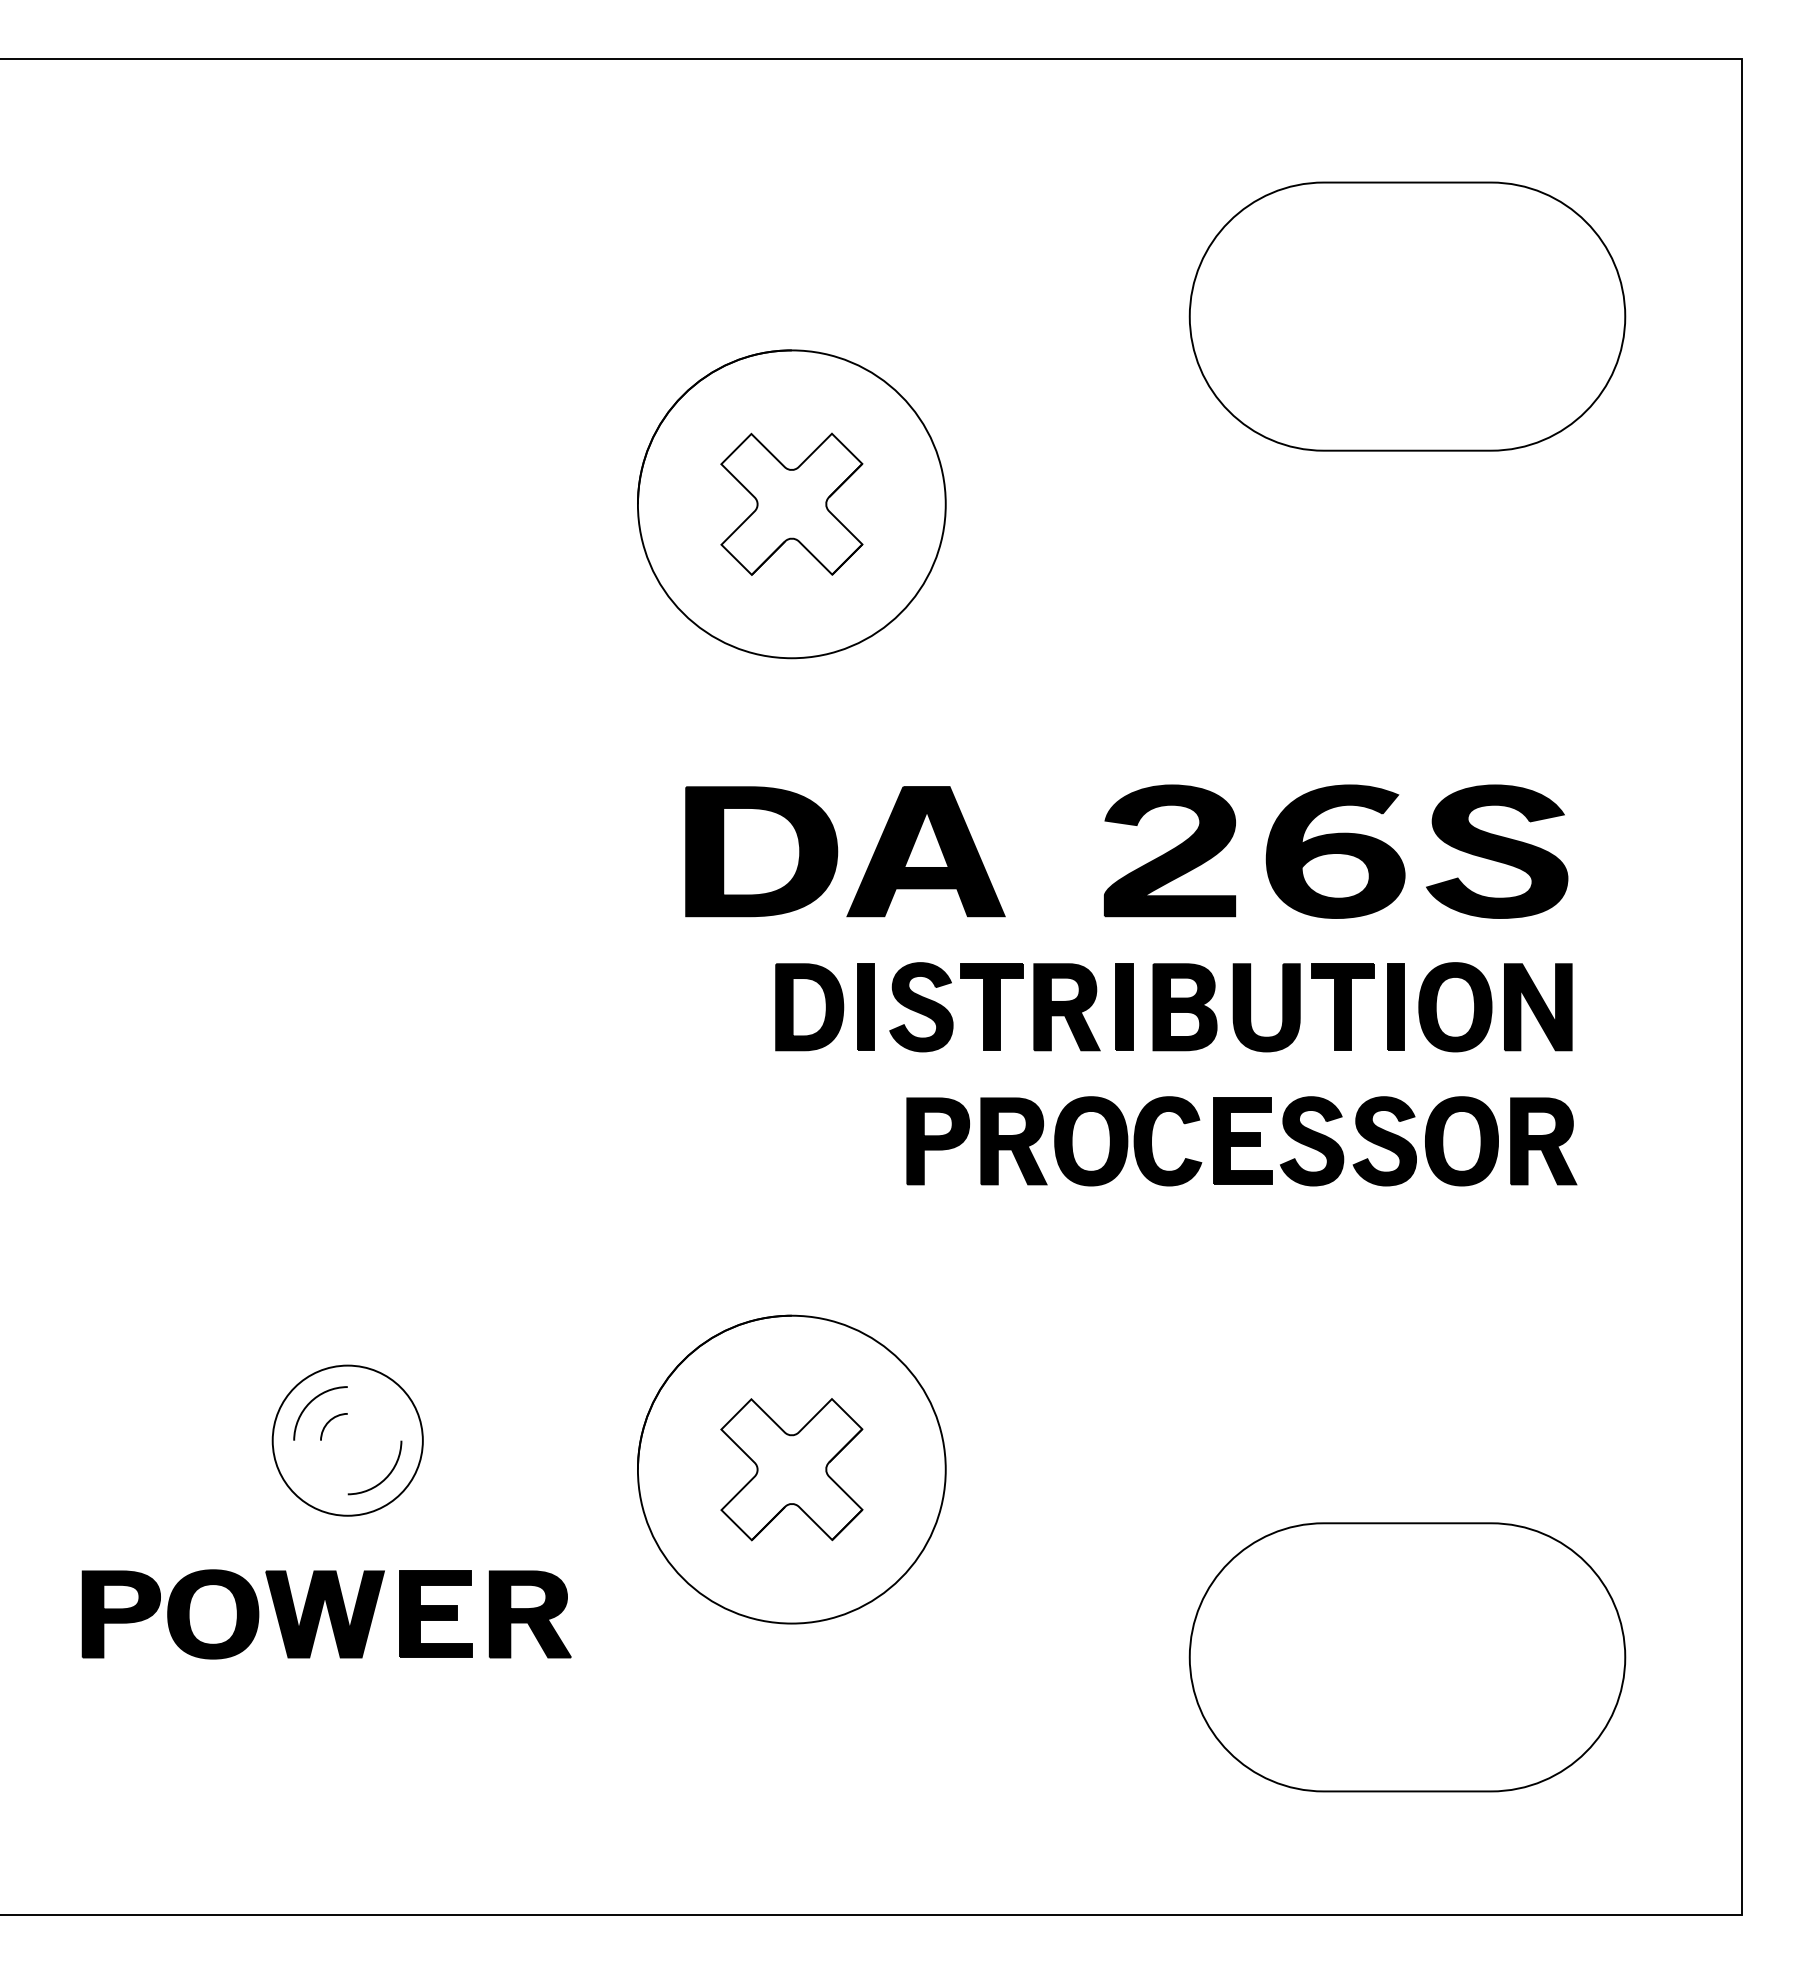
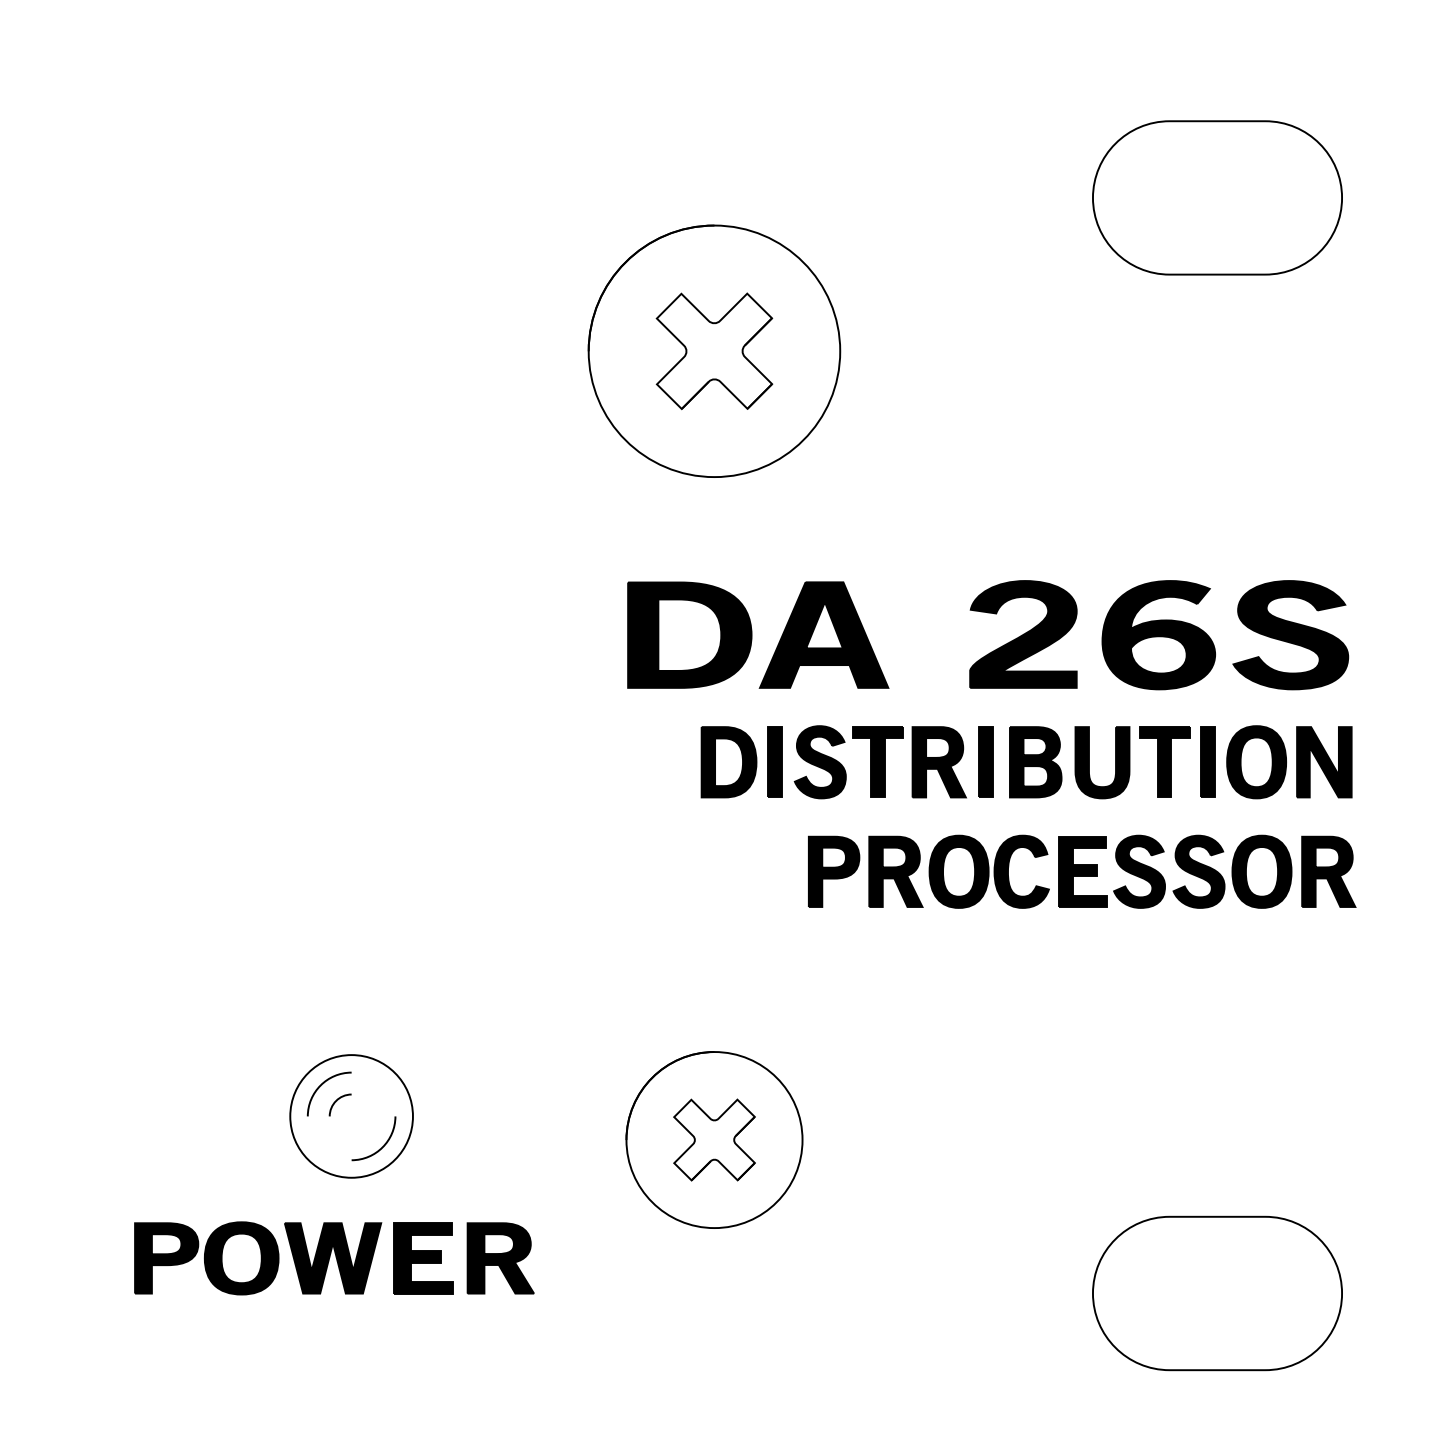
part: (1407, 316) -> (1217, 197), size x0.7
part: (791, 1469) -> (714, 1139), size x0.7
part: (1407, 1657) -> (1217, 1293), size x0.7

